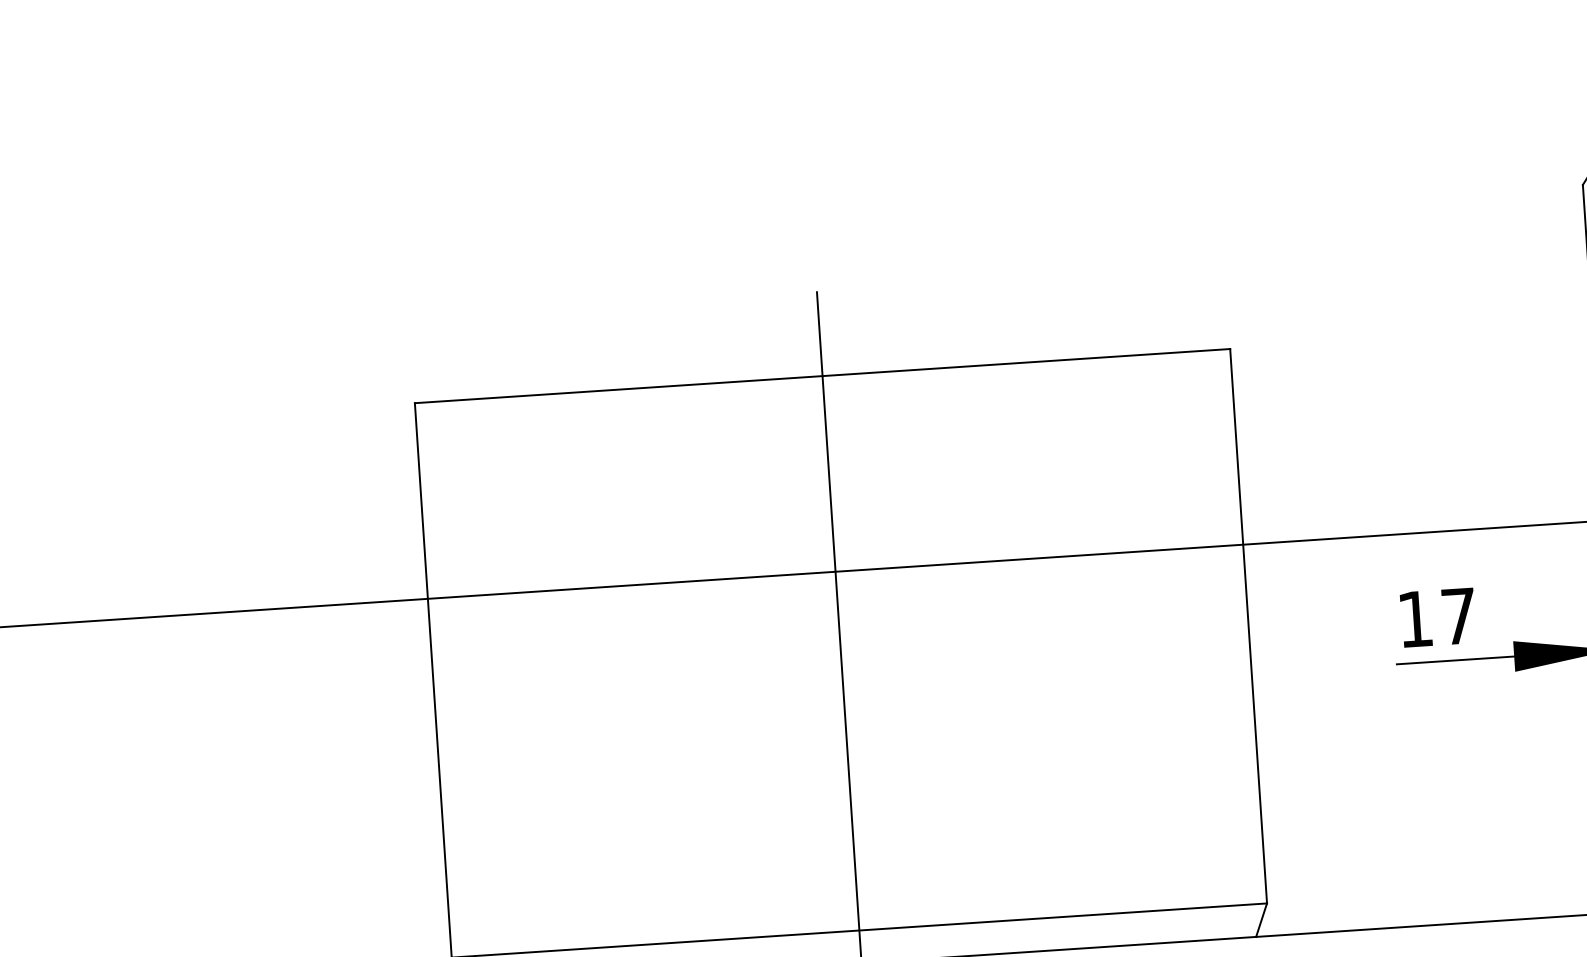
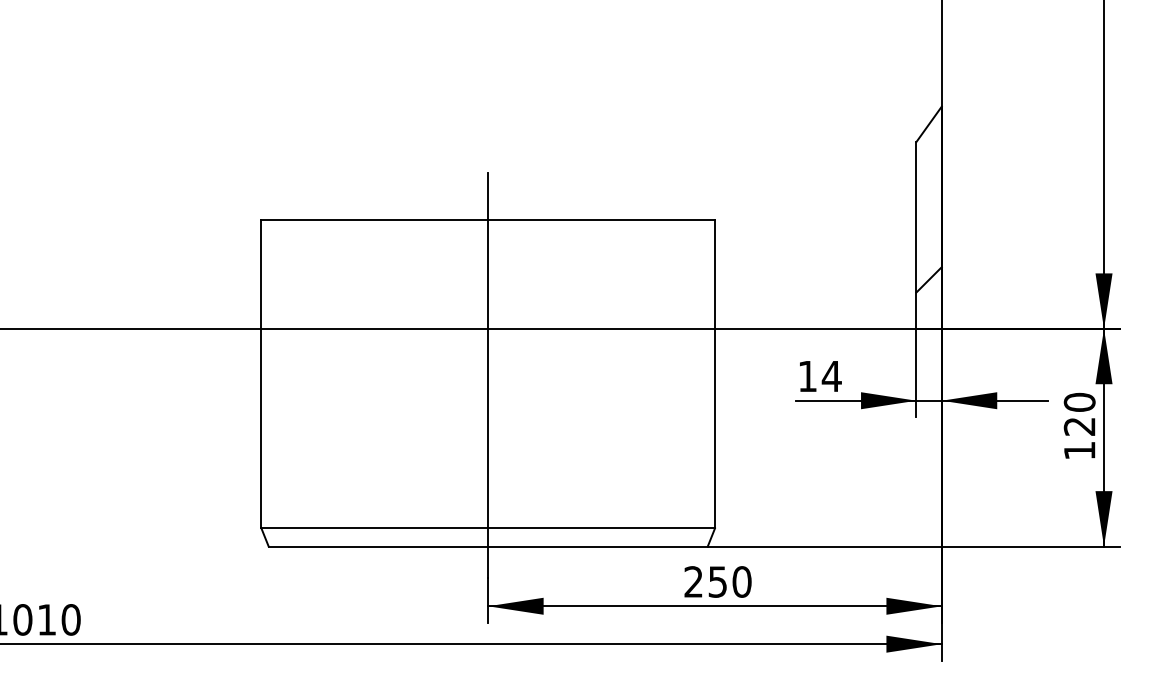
text: (1458, 616) -> (831, 376), 17 -> 14

